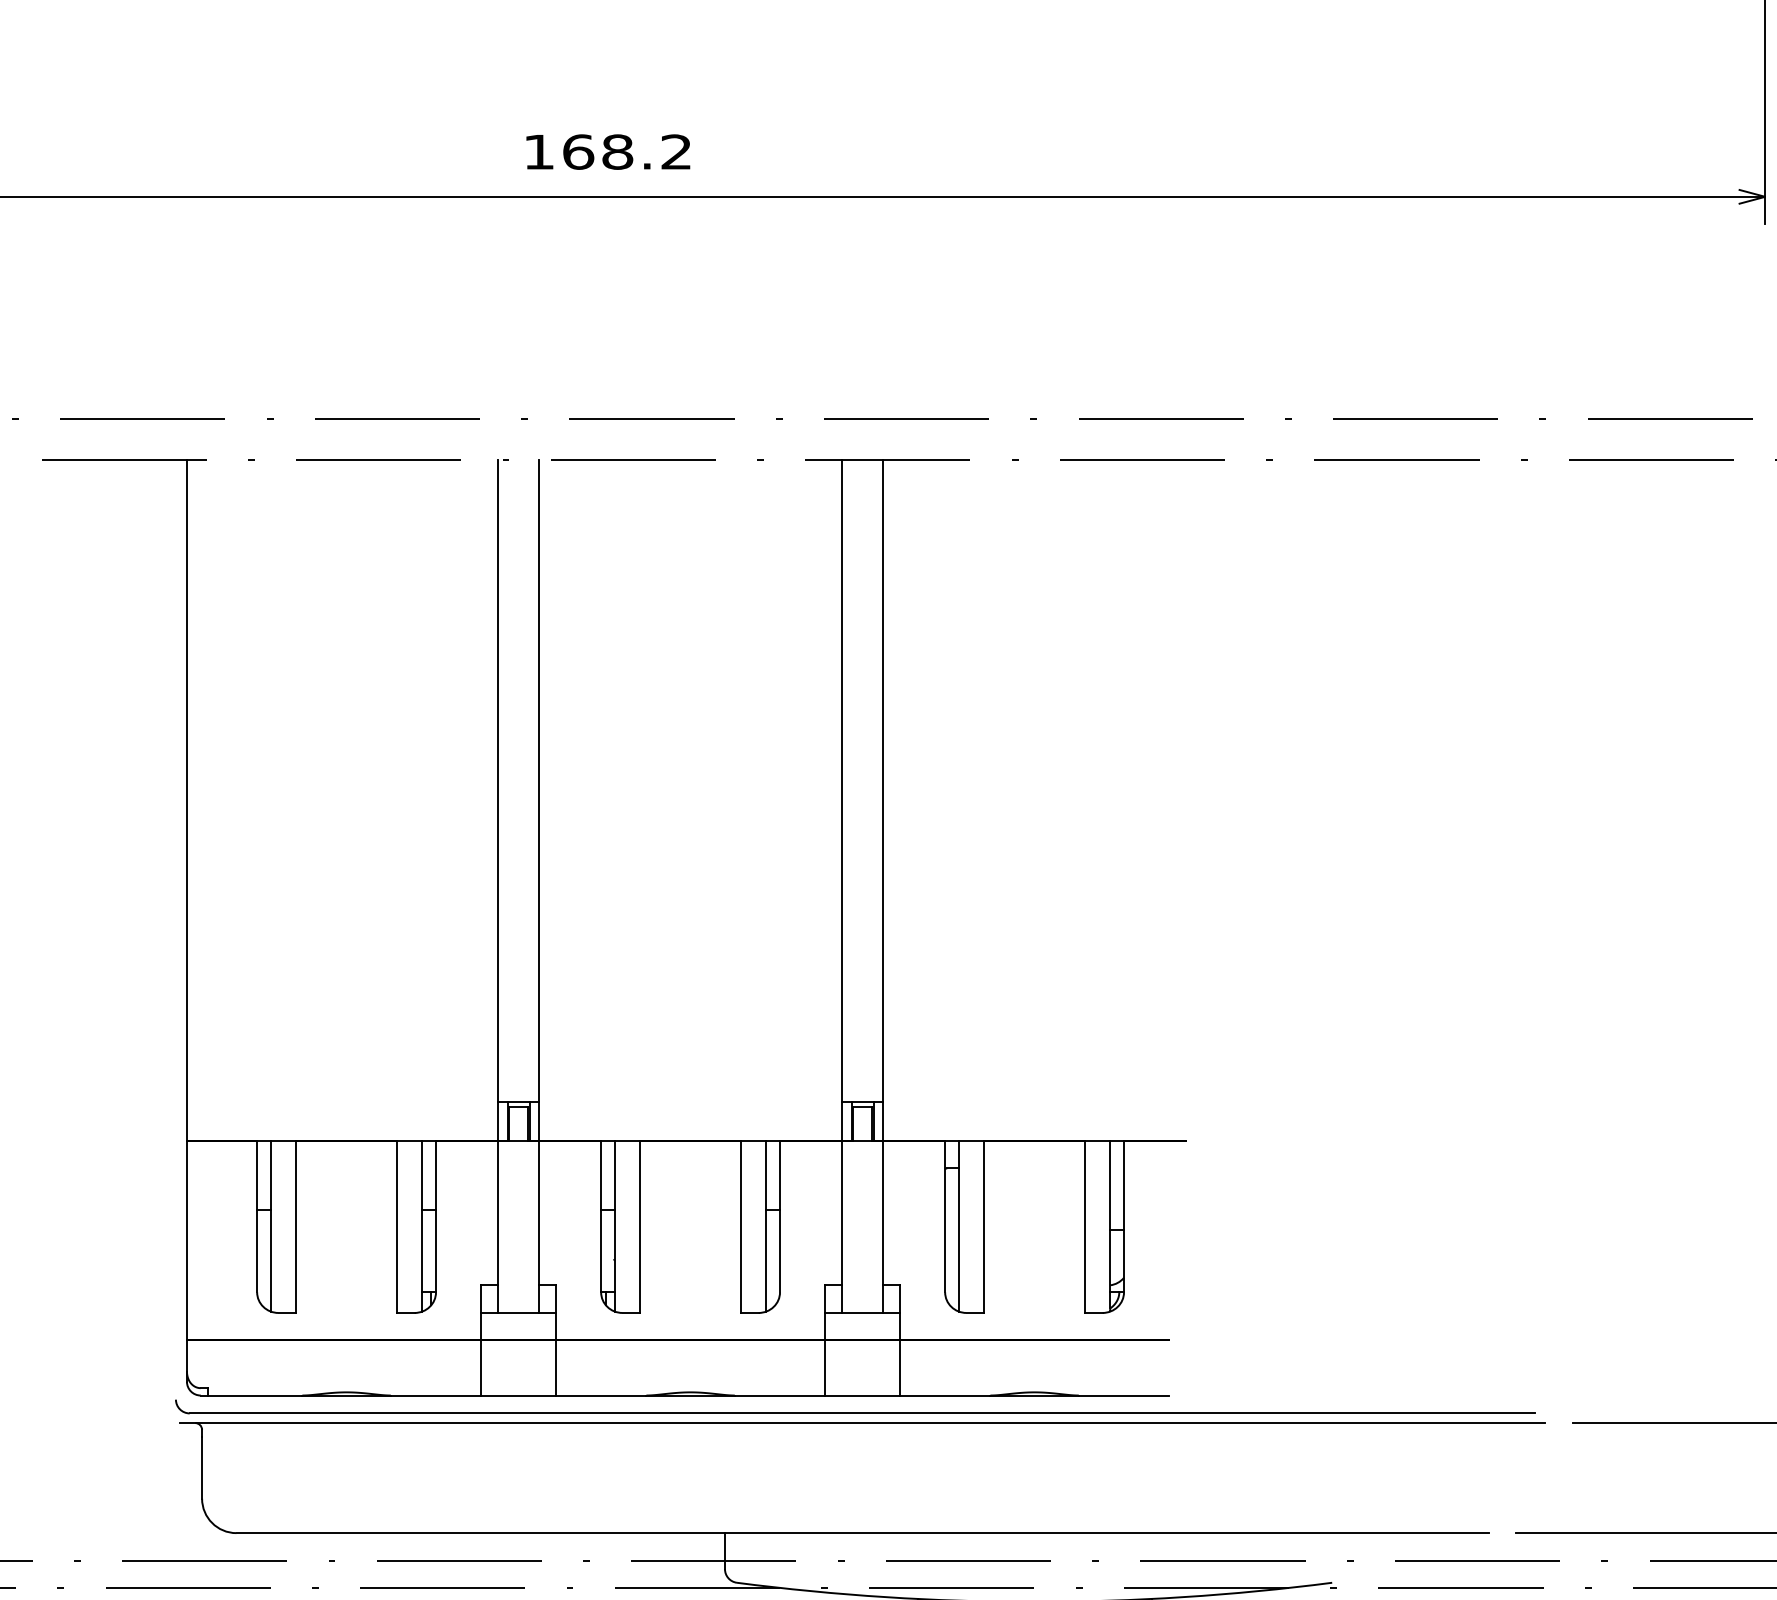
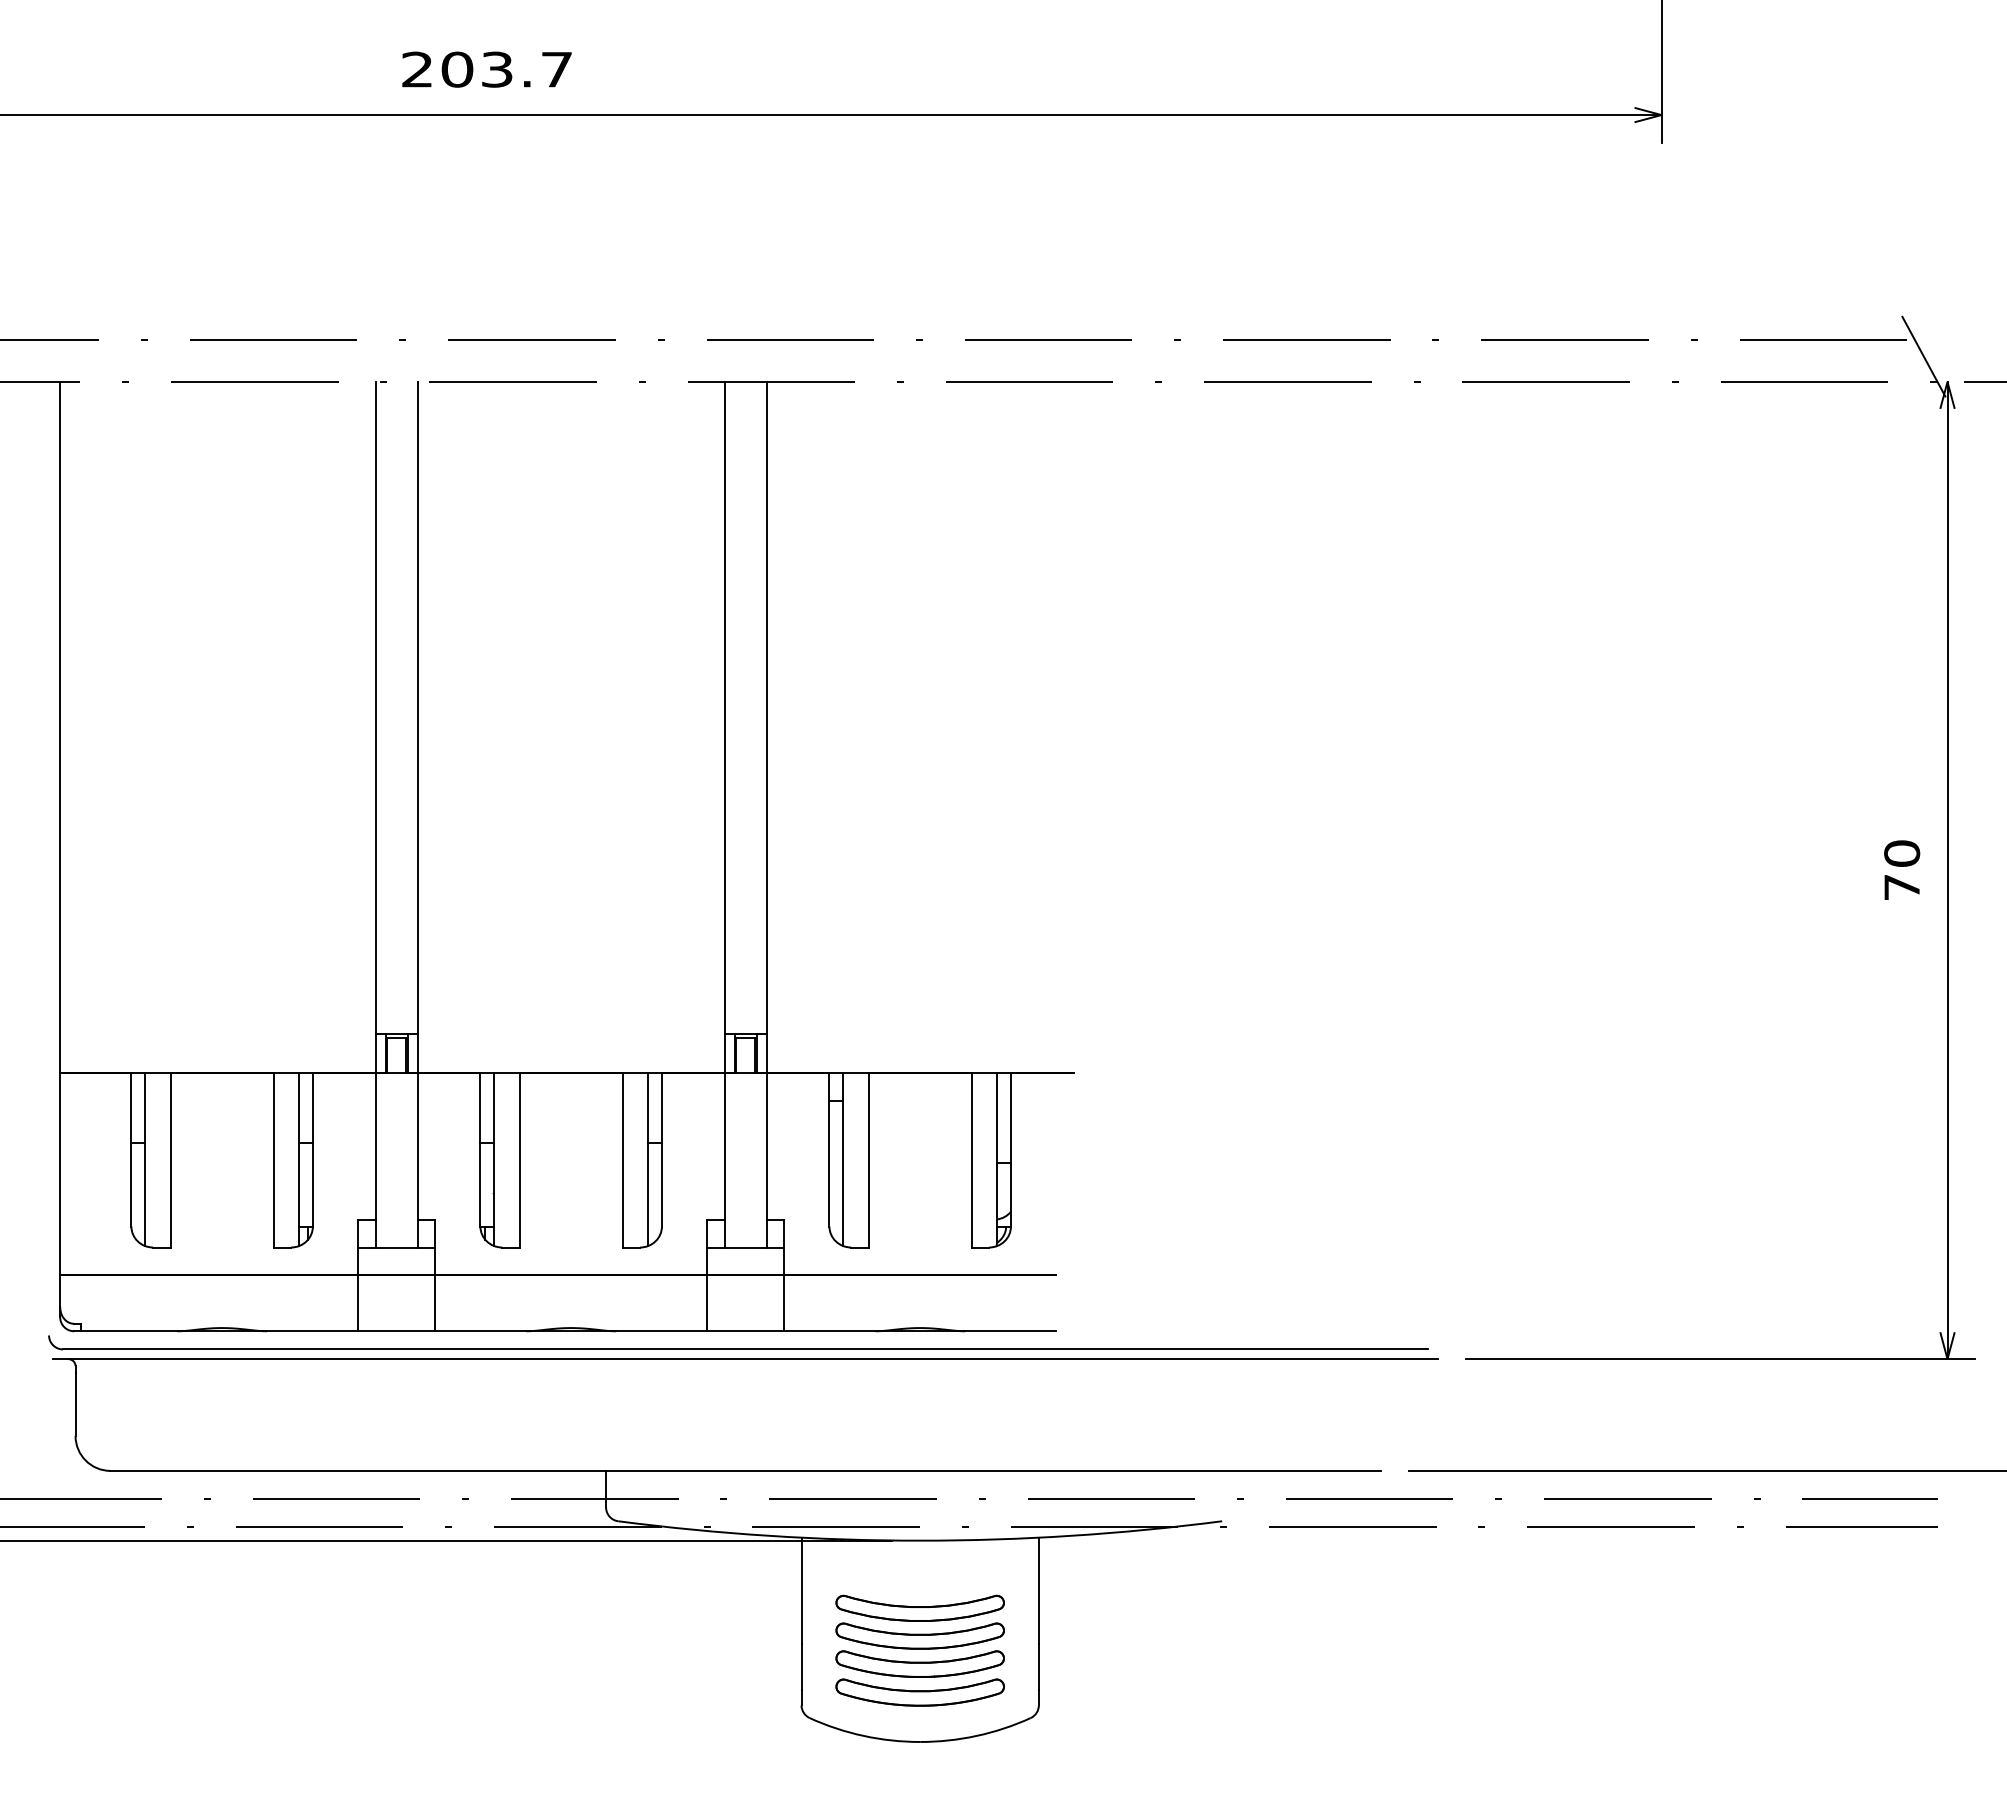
text: (607, 151) -> (486, 69), 168.2 -> 203.7

